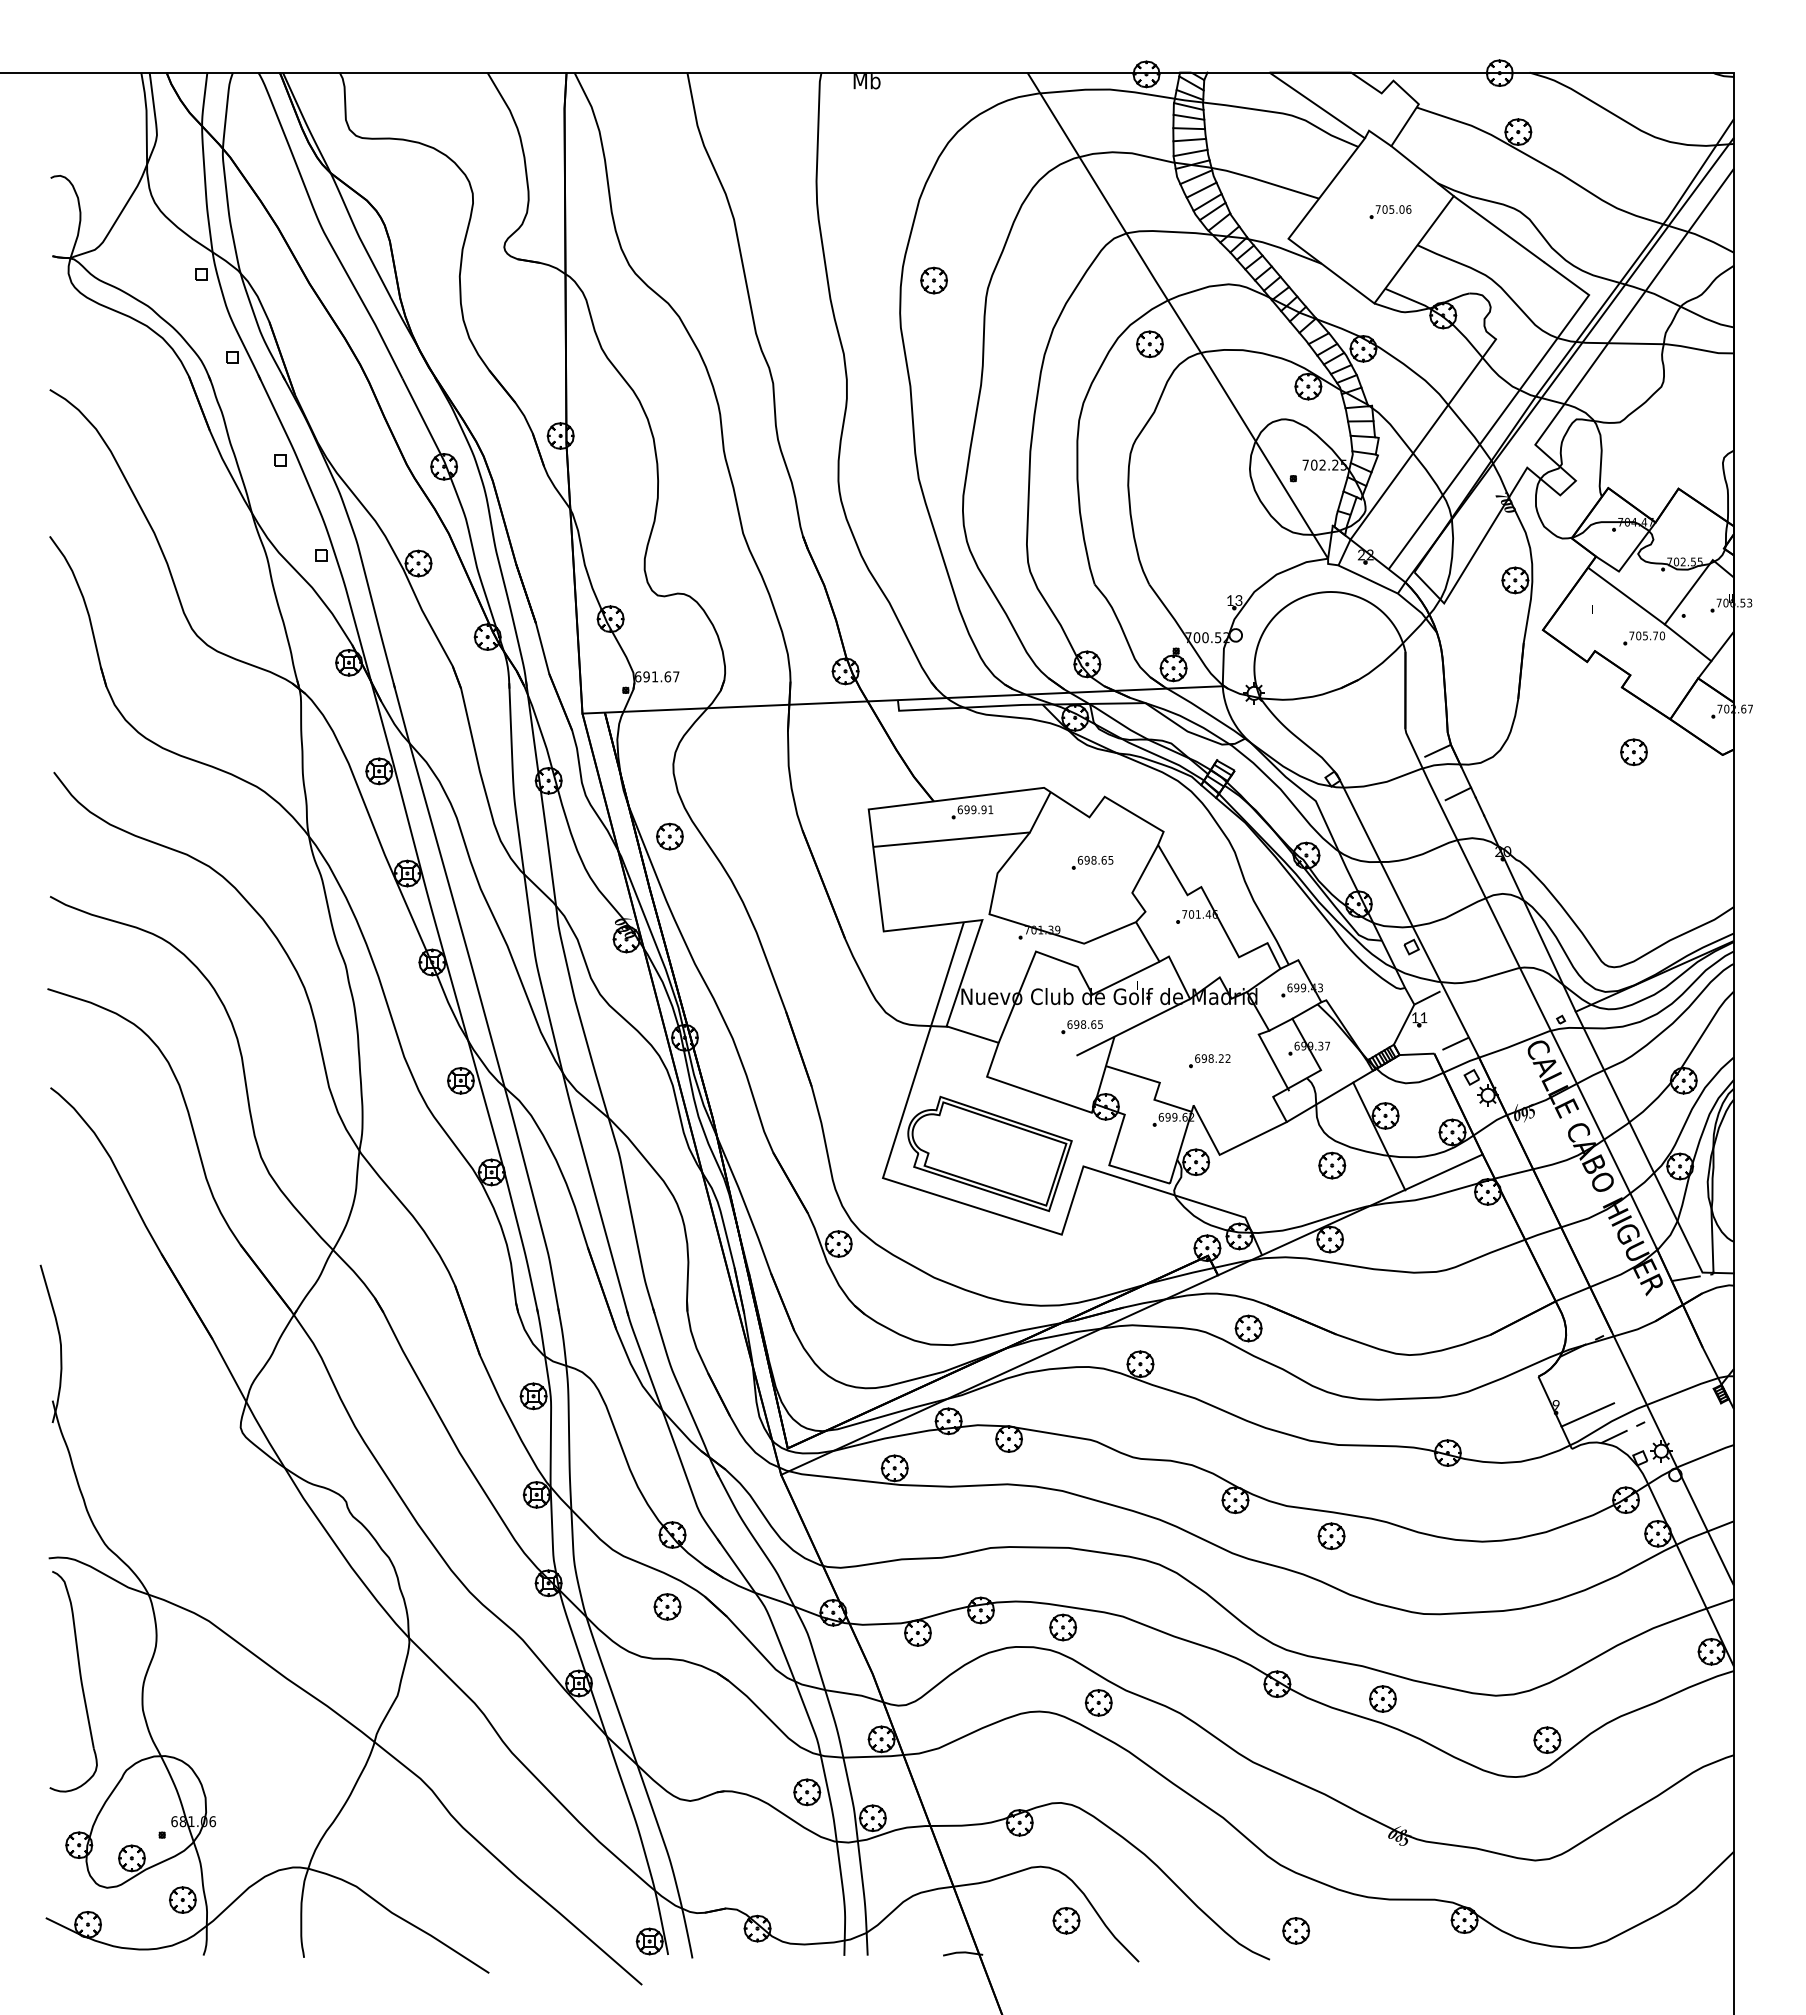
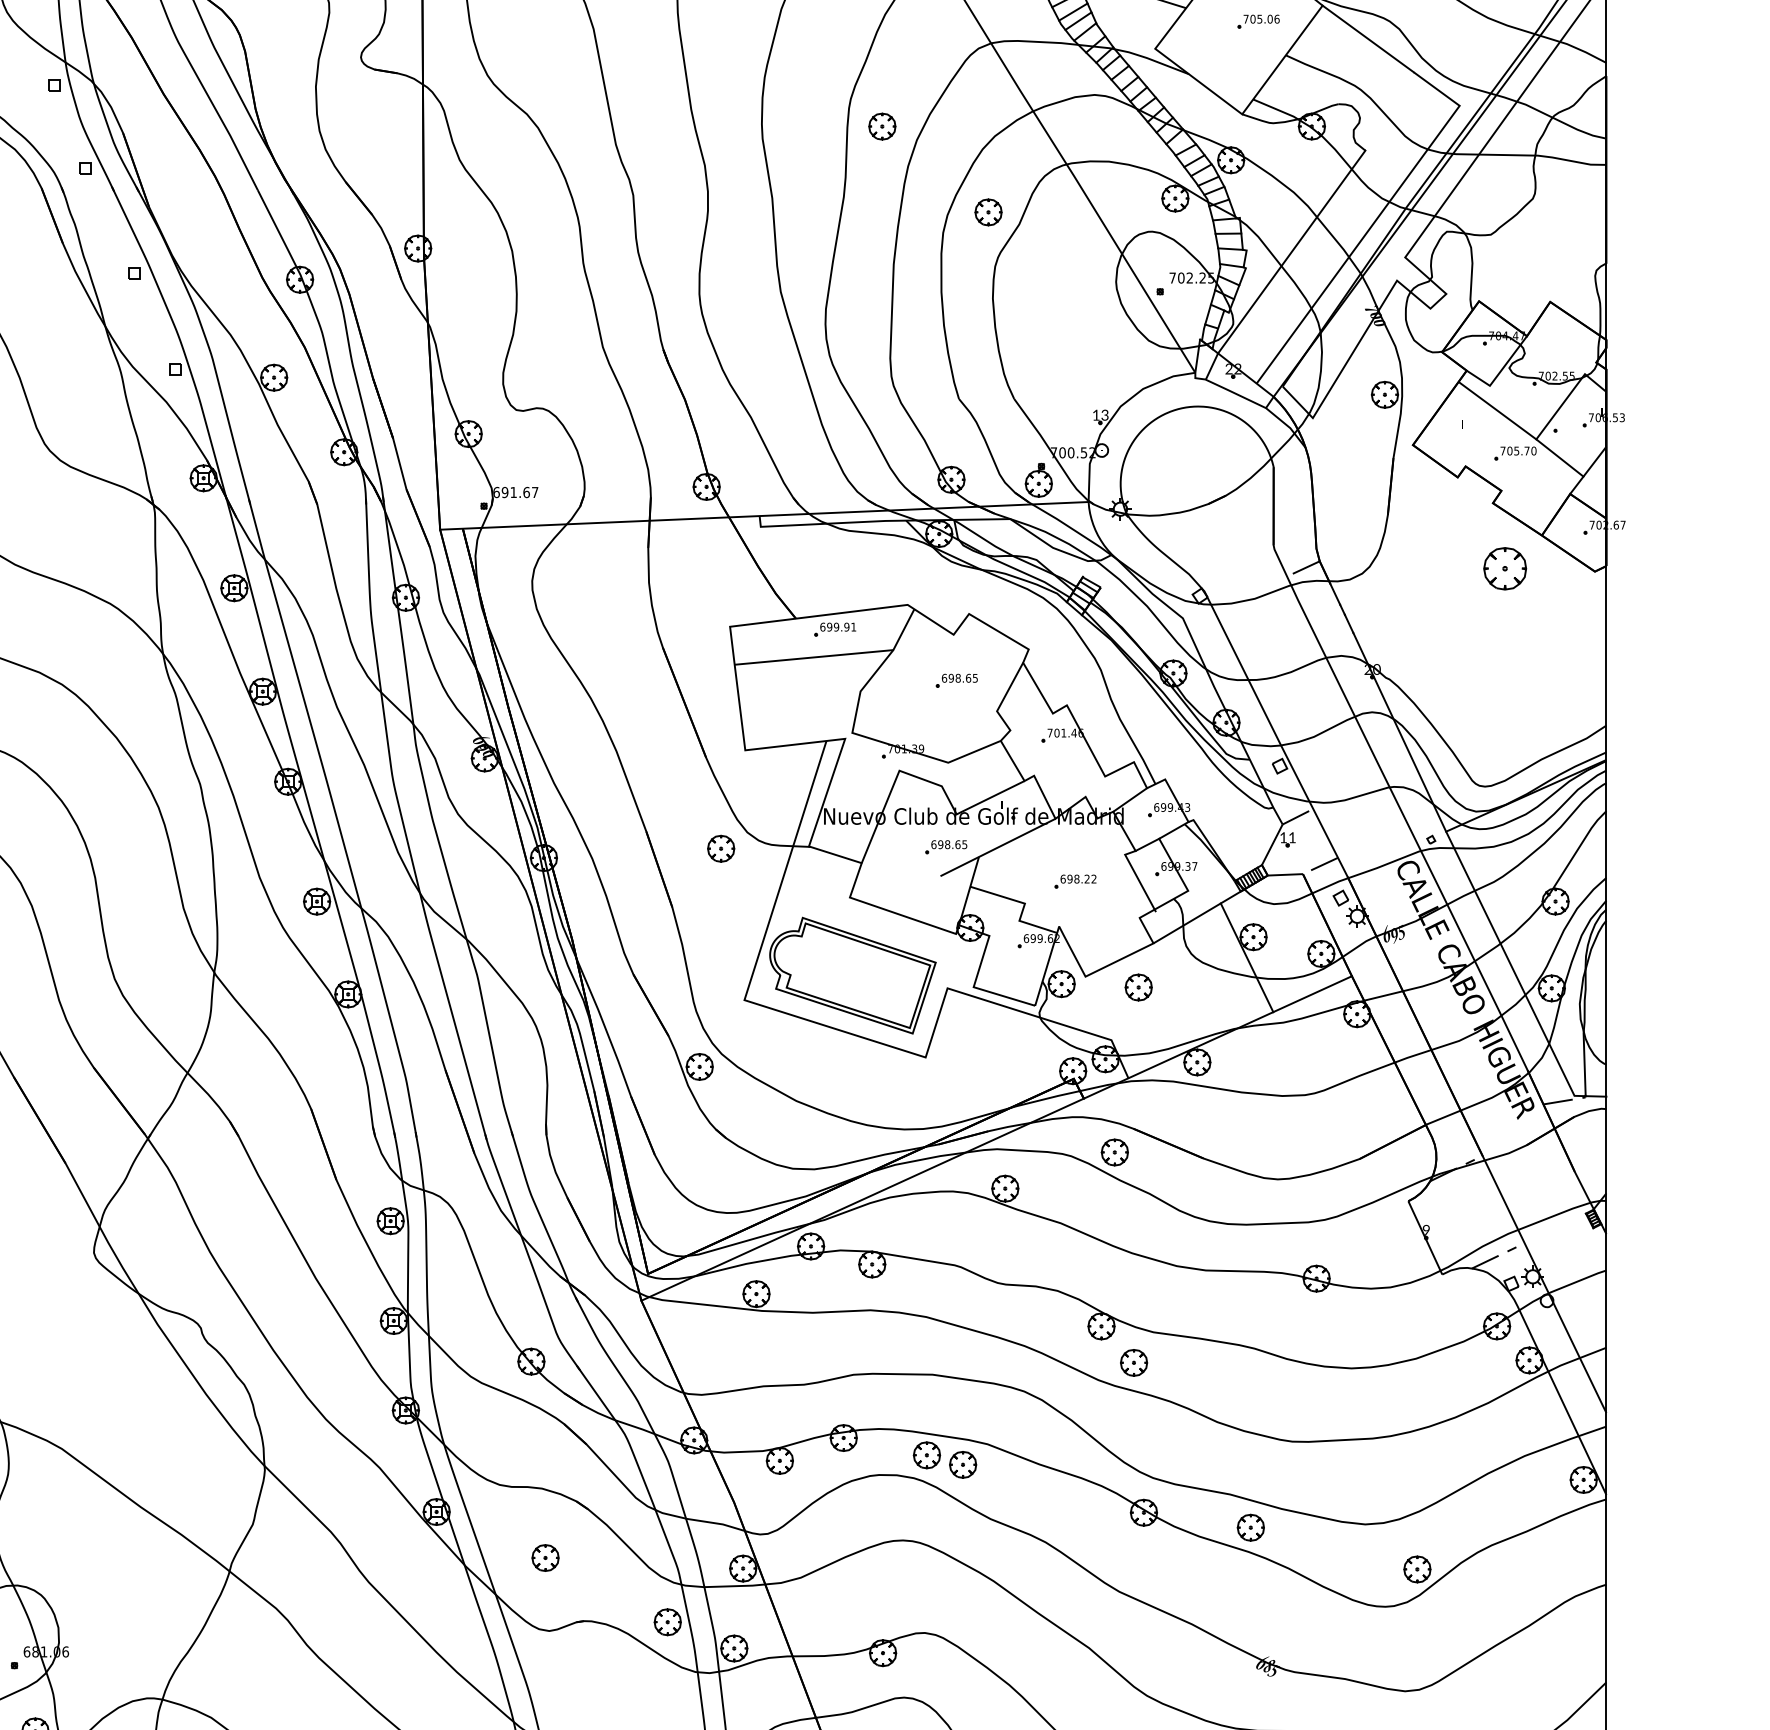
part: (933, 280) -> (881, 126), moved
part: (1149, 344) -> (988, 212), moved
part: (1633, 752) -> (1504, 569), size x1.6
line: (1455, 795) -> (1324, 612), removed
part: (669, 836) -> (720, 848), moved
part: (1332, 1165) -> (1139, 987), moved
line: (1587, 1414) -> (1458, 1239), removed
part: (1331, 1536) -> (1133, 1363), moved
part: (667, 1606) -> (545, 1557), moved
part: (1098, 1702) -> (962, 1464), moved

